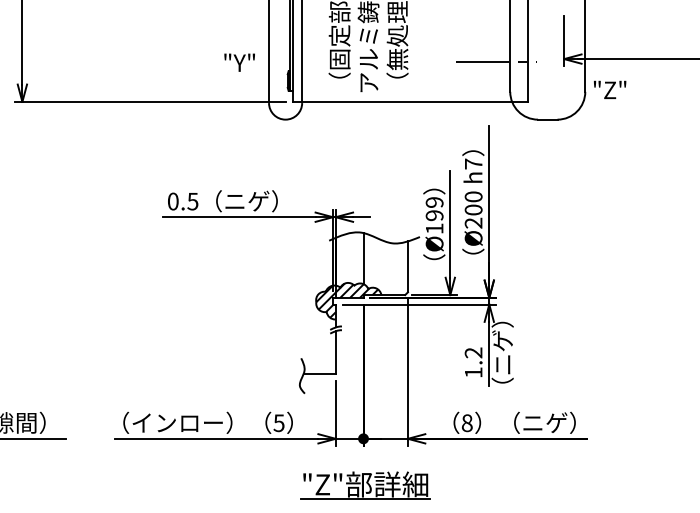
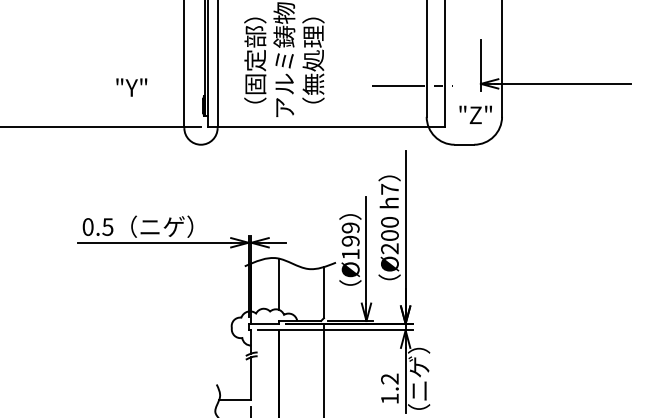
text: (239, 62) -> (131, 87), moved
text: (610, 89) -> (476, 114), moved
hatch: (347, 300) -> (263, 326), removed

